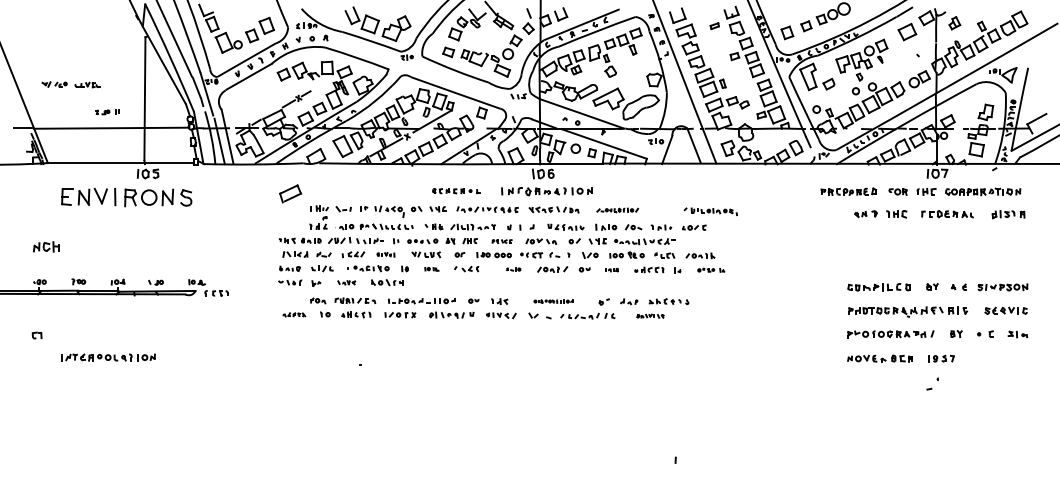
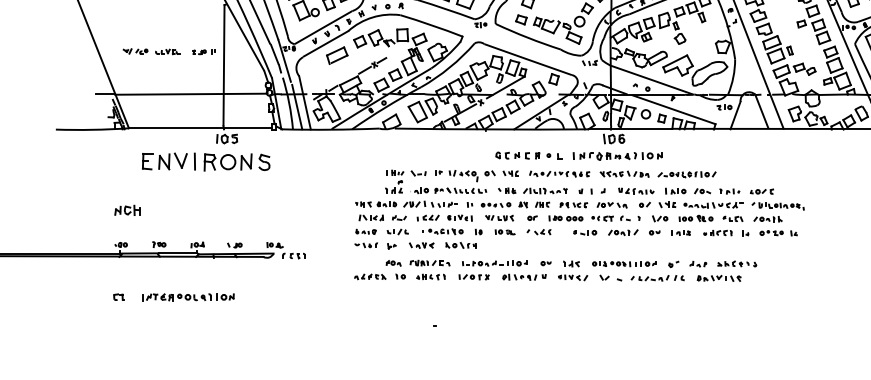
part: (107, 112) -> (203, 52), moved
part: (456, 191) -> (529, 156), size x1.43
part: (290, 193) -> (337, 55), moved
part: (617, 210) -> (686, 174), size x1.43
part: (710, 211) -> (777, 206), moved
part: (501, 241) -> (573, 205), size x1.43
part: (385, 254) -> (459, 217), size x1.43
part: (431, 269) -> (504, 232), size x1.43
part: (513, 269) -> (584, 232), size x1.67
part: (611, 269) -> (680, 232), size x1.43
part: (710, 270) -> (777, 233), size x1.43
part: (346, 282) -> (421, 245), size x1.43
part: (553, 301) -> (624, 263), size x1.67
part: (294, 314) -> (370, 276), size x1.43
part: (650, 315) -> (719, 277), size x1.67
part: (108, 357) -> (188, 297), moved

